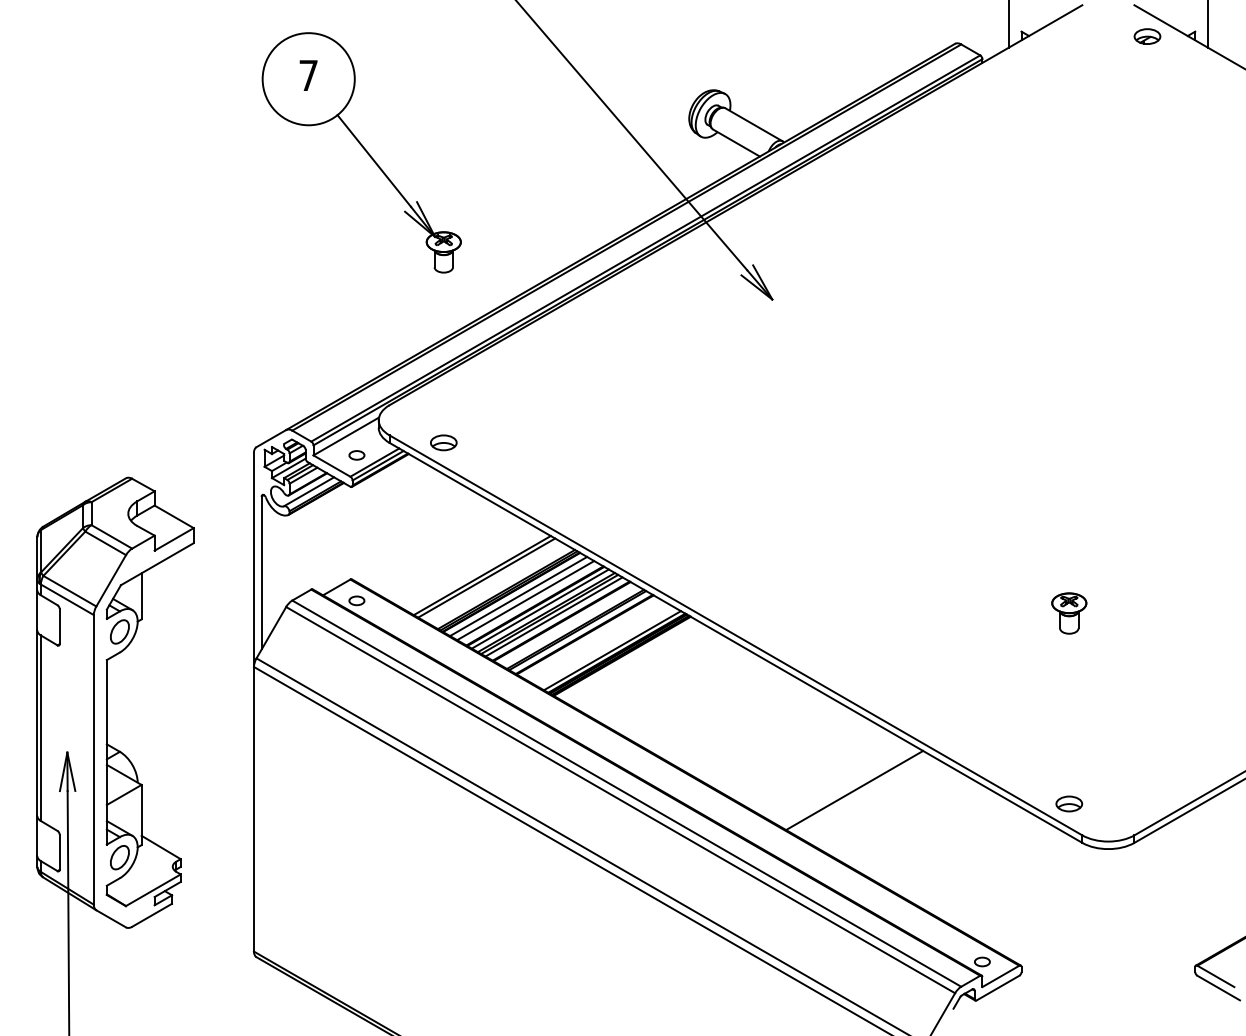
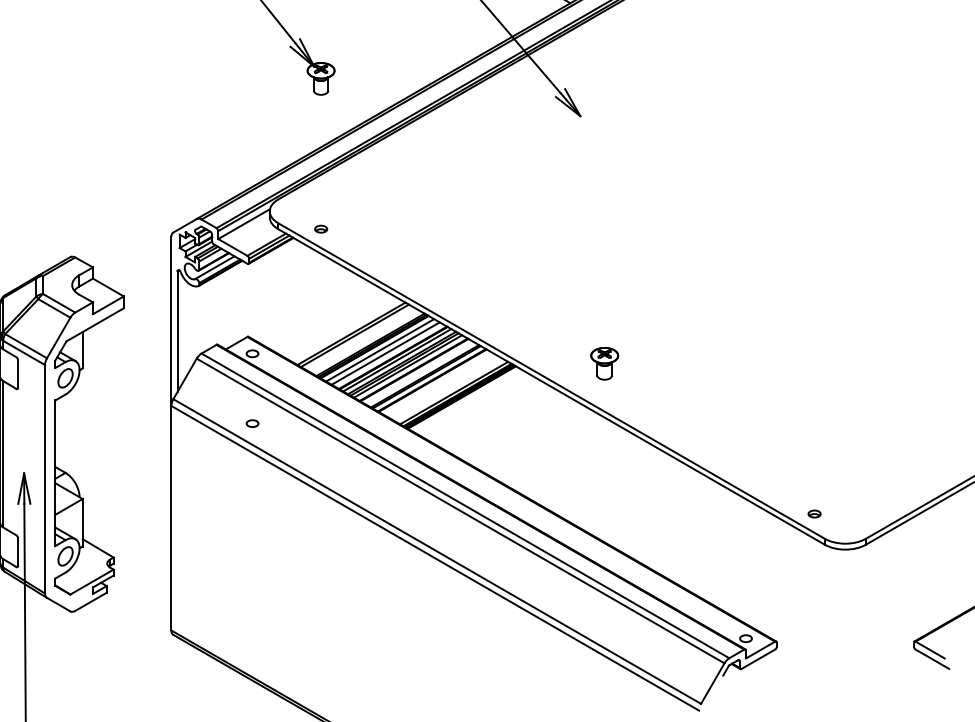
part: (443, 442) -> (320, 228), size x0.6
part: (356, 455) -> (252, 423), moved
part: (1069, 613) -> (604, 363), moved
line: (854, 790) -> (645, 503), removed
part: (1069, 803) -> (814, 513), size x0.6

